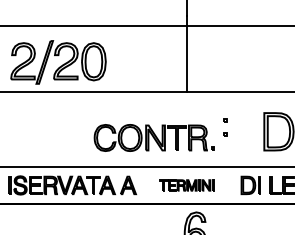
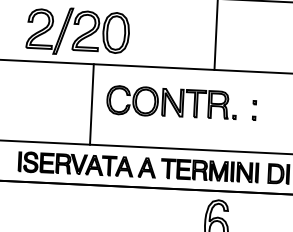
line: (74, 128) -> (91, 103), added
part: (153, 137) -> (170, 102), moved
part: (186, 185) -> (209, 170), size x1.67

